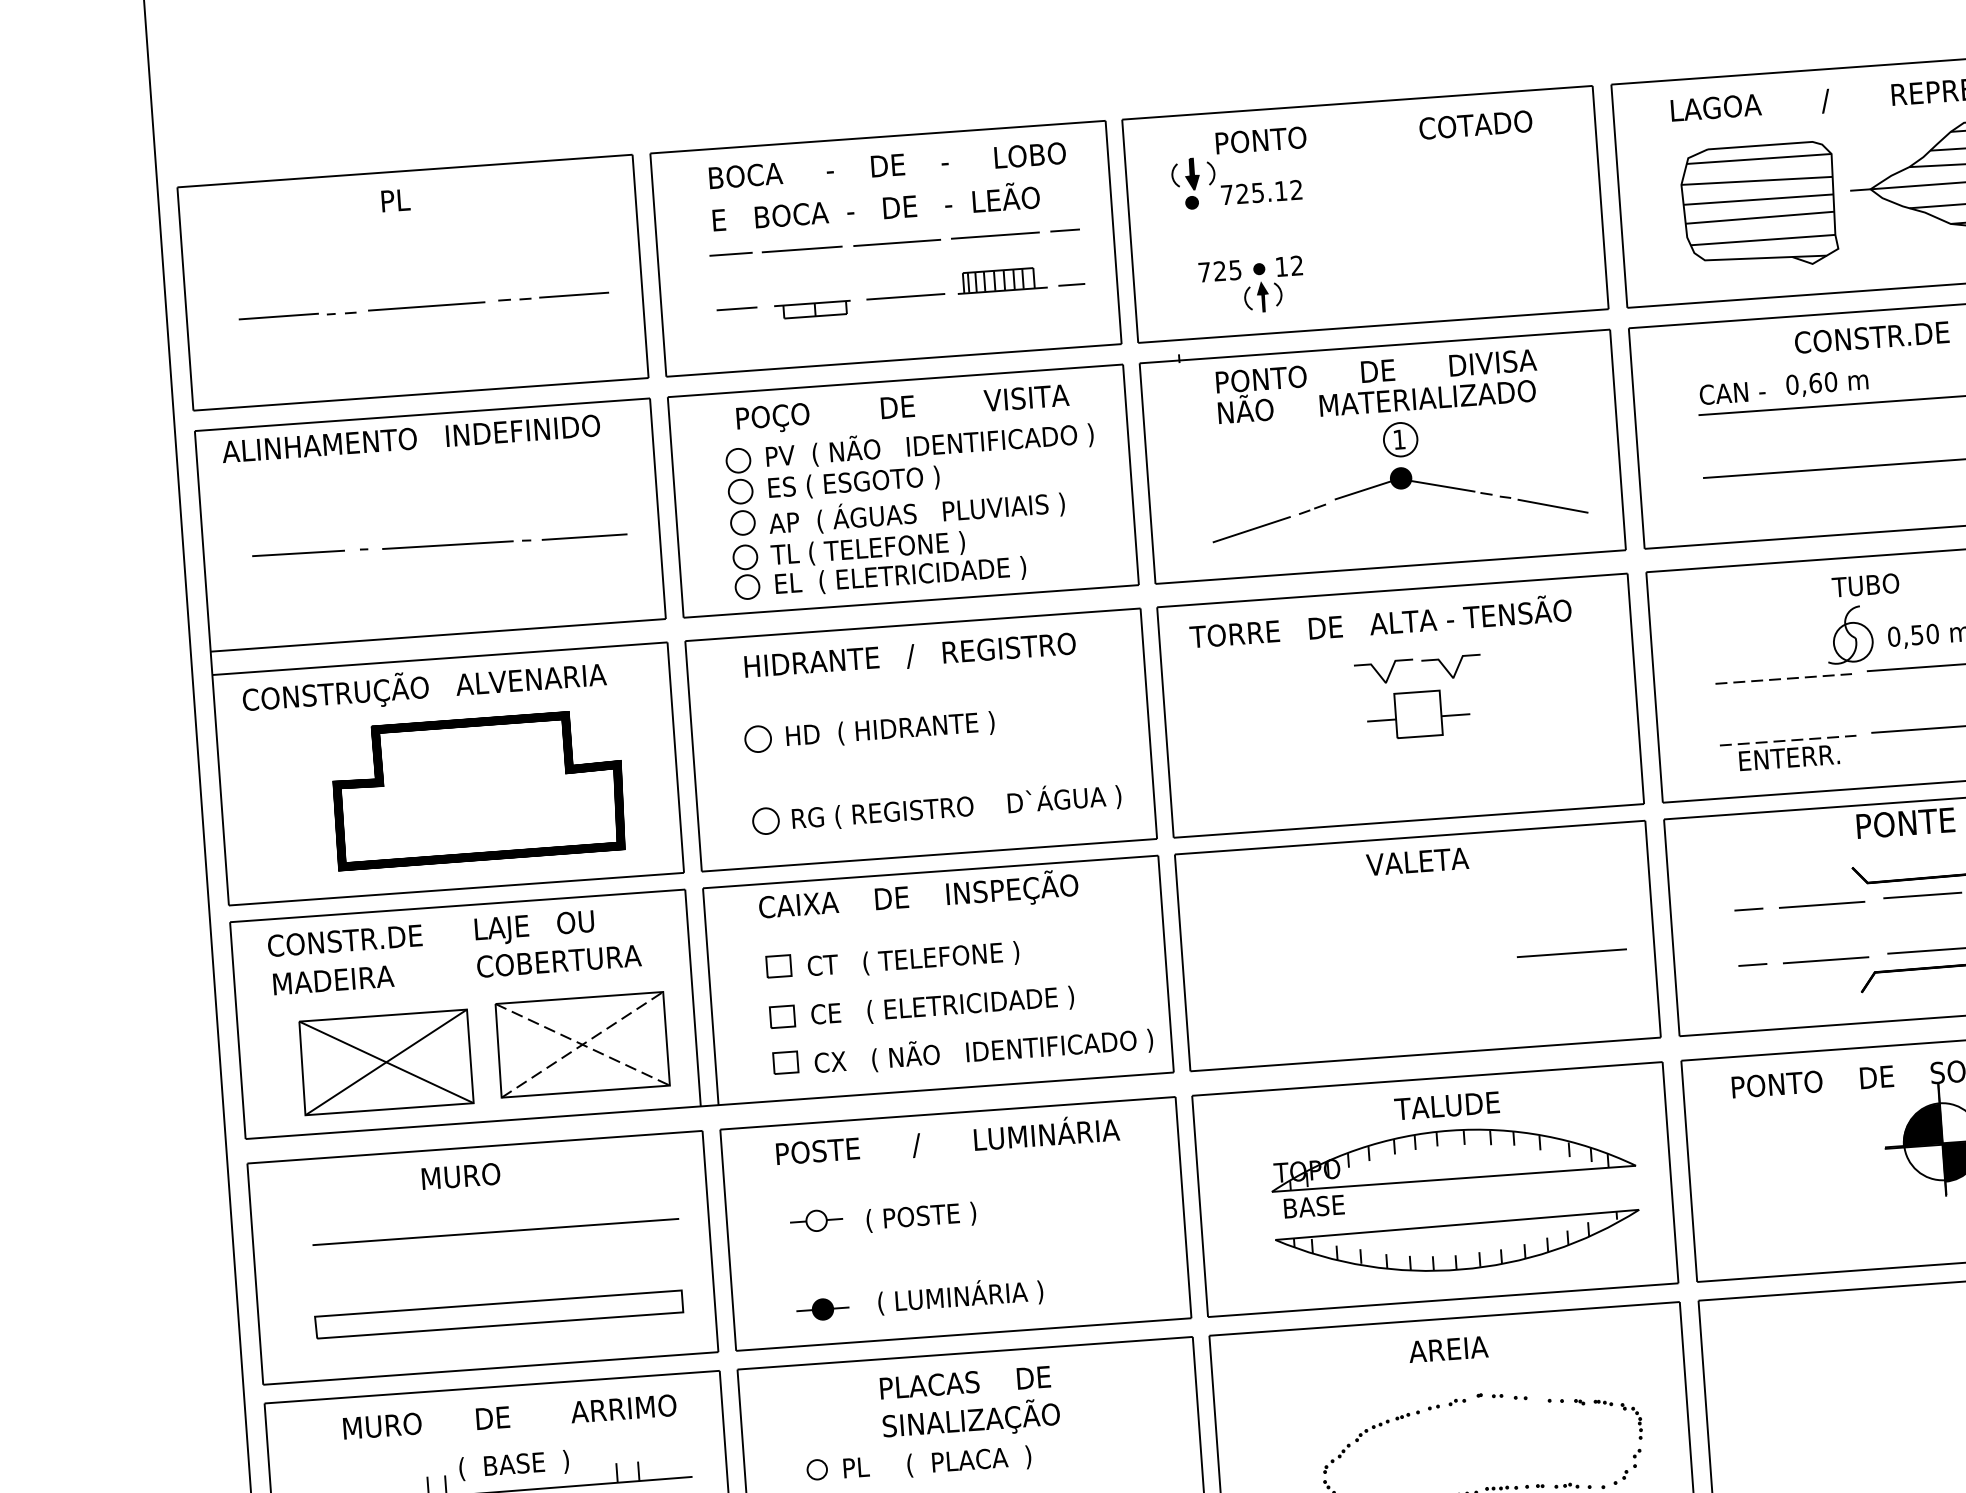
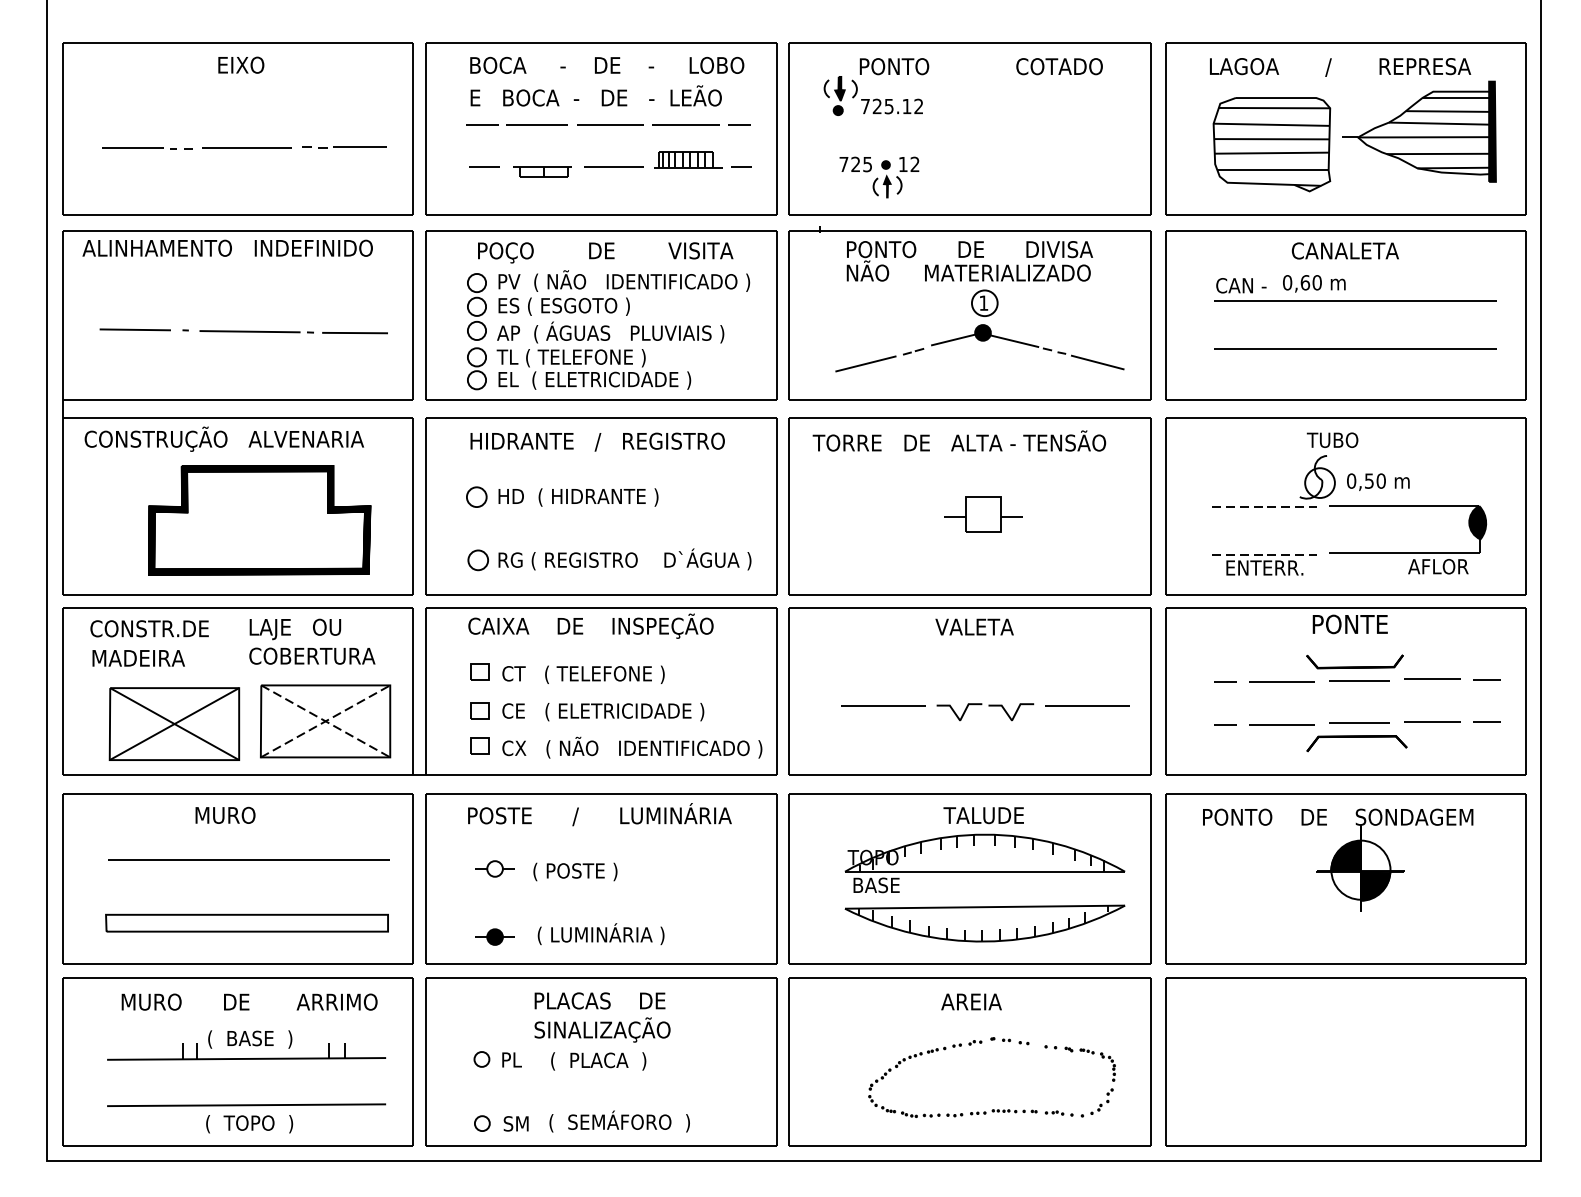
text: (413, 198) -> (242, 64), PL -> EIXO
text: (1880, 336) -> (1357, 250), CONSTR.DE -> CANALETA
part: (1421, 661) -> (988, 706), moved
line: (1306, 972) -> (883, 705), added

